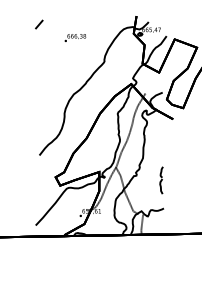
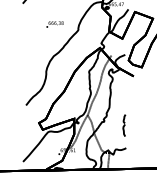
text: (75, 37) -> (55, 24), moved

